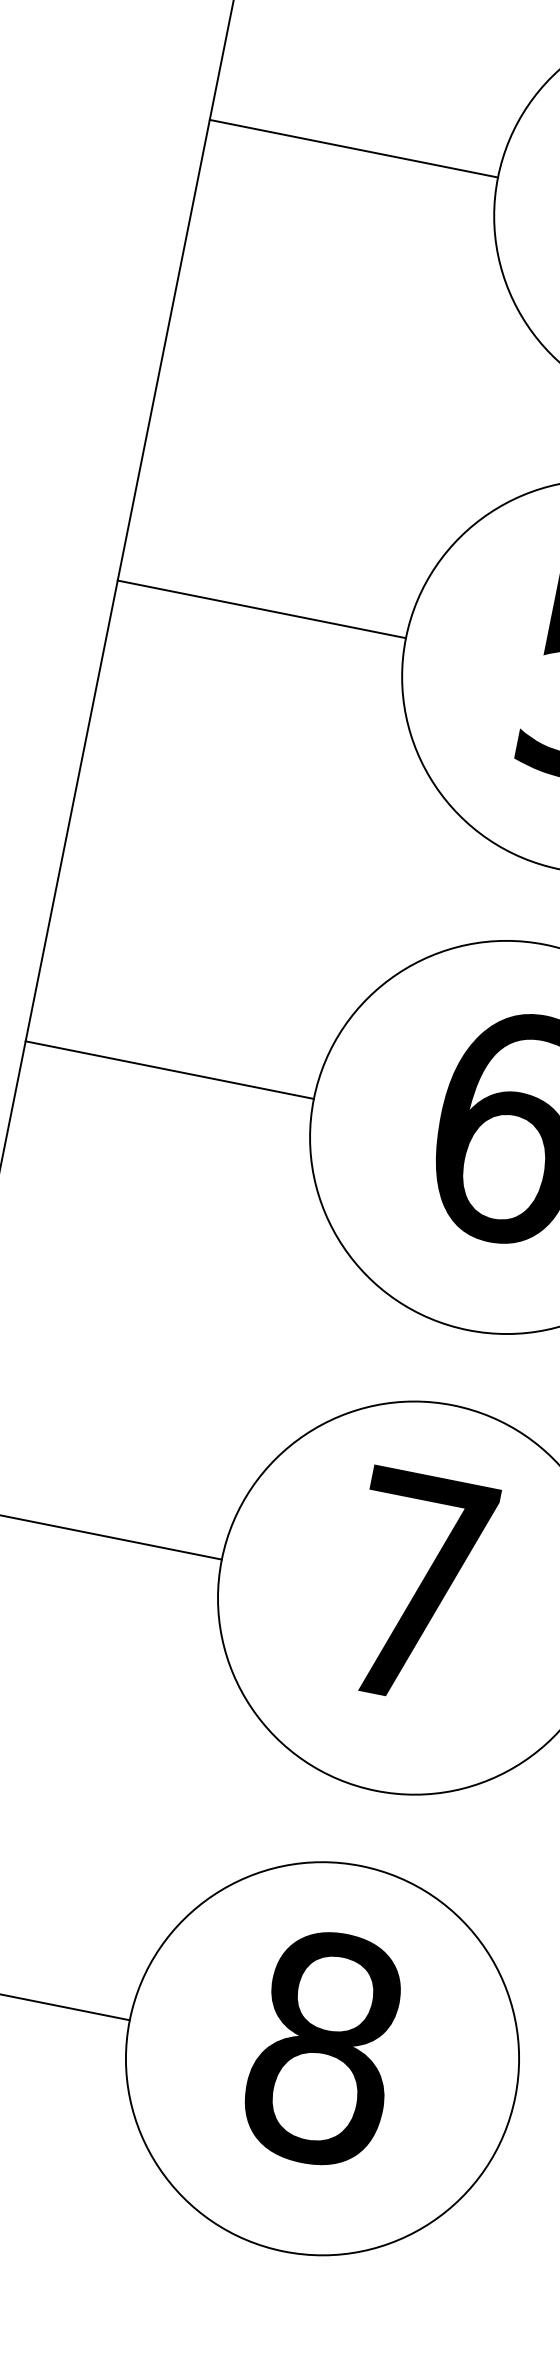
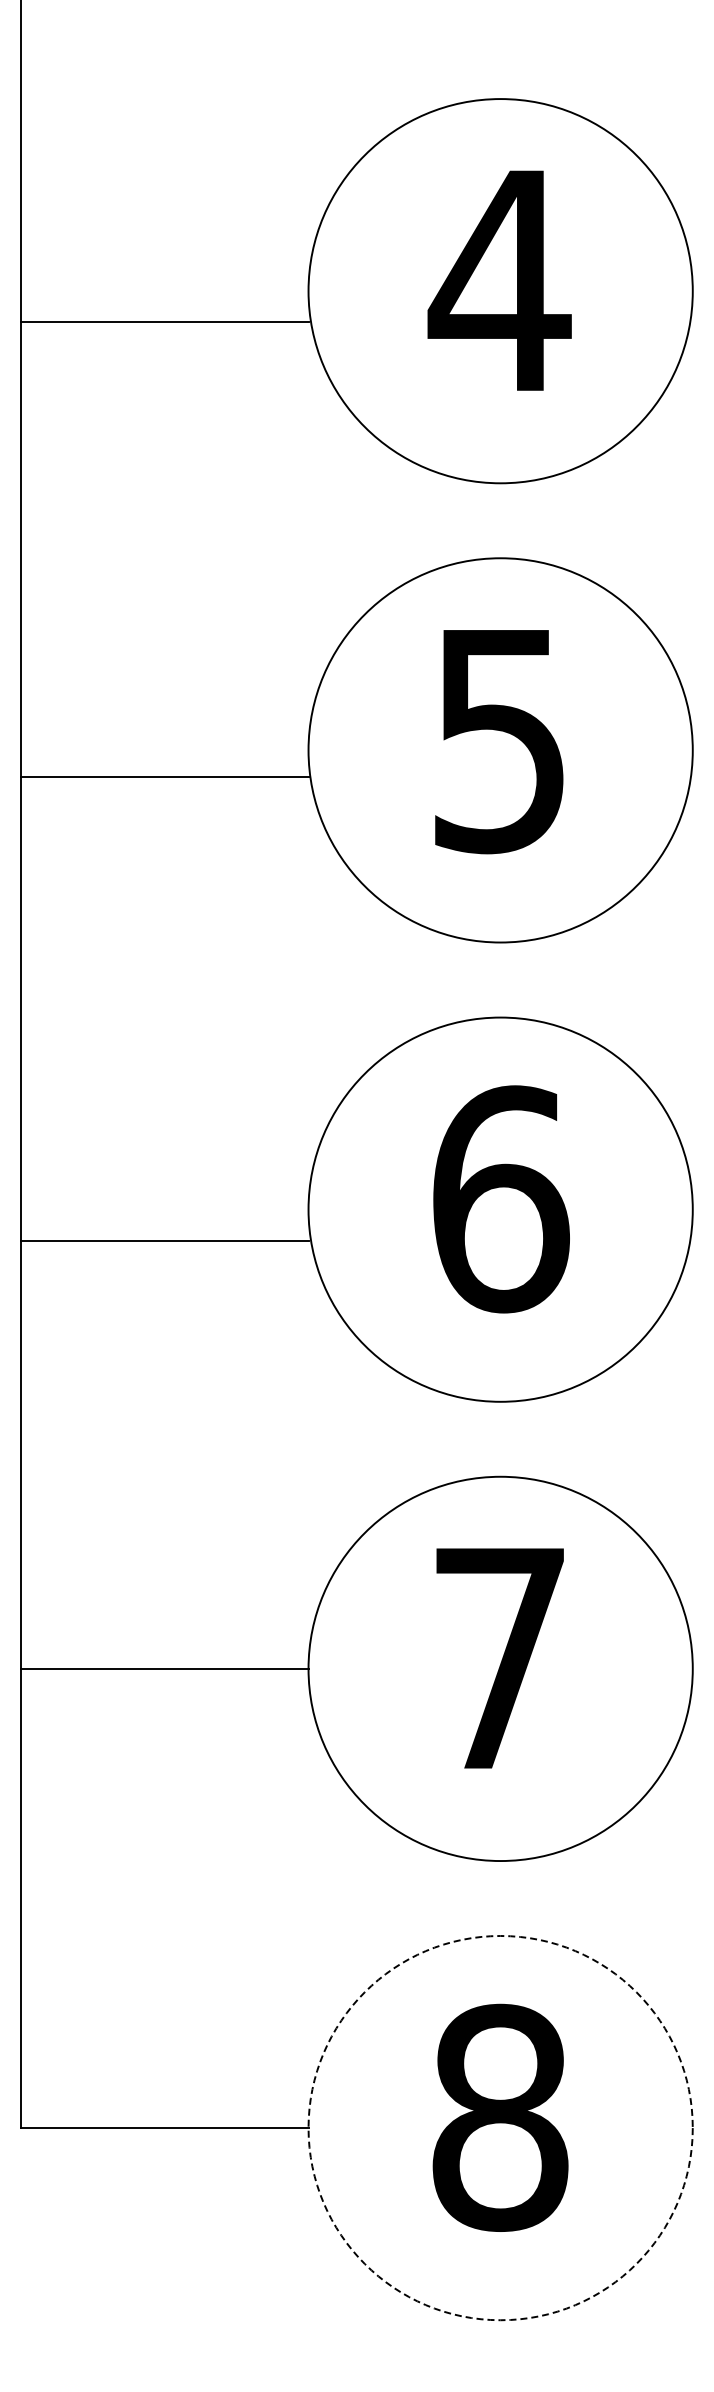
line: (353, 148) -> (164, 322), moved
line: (261, 609) -> (164, 777), moved
line: (169, 1069) -> (164, 1240), moved
circle: (322, 2058) -> (500, 2127), solid -> dashed

